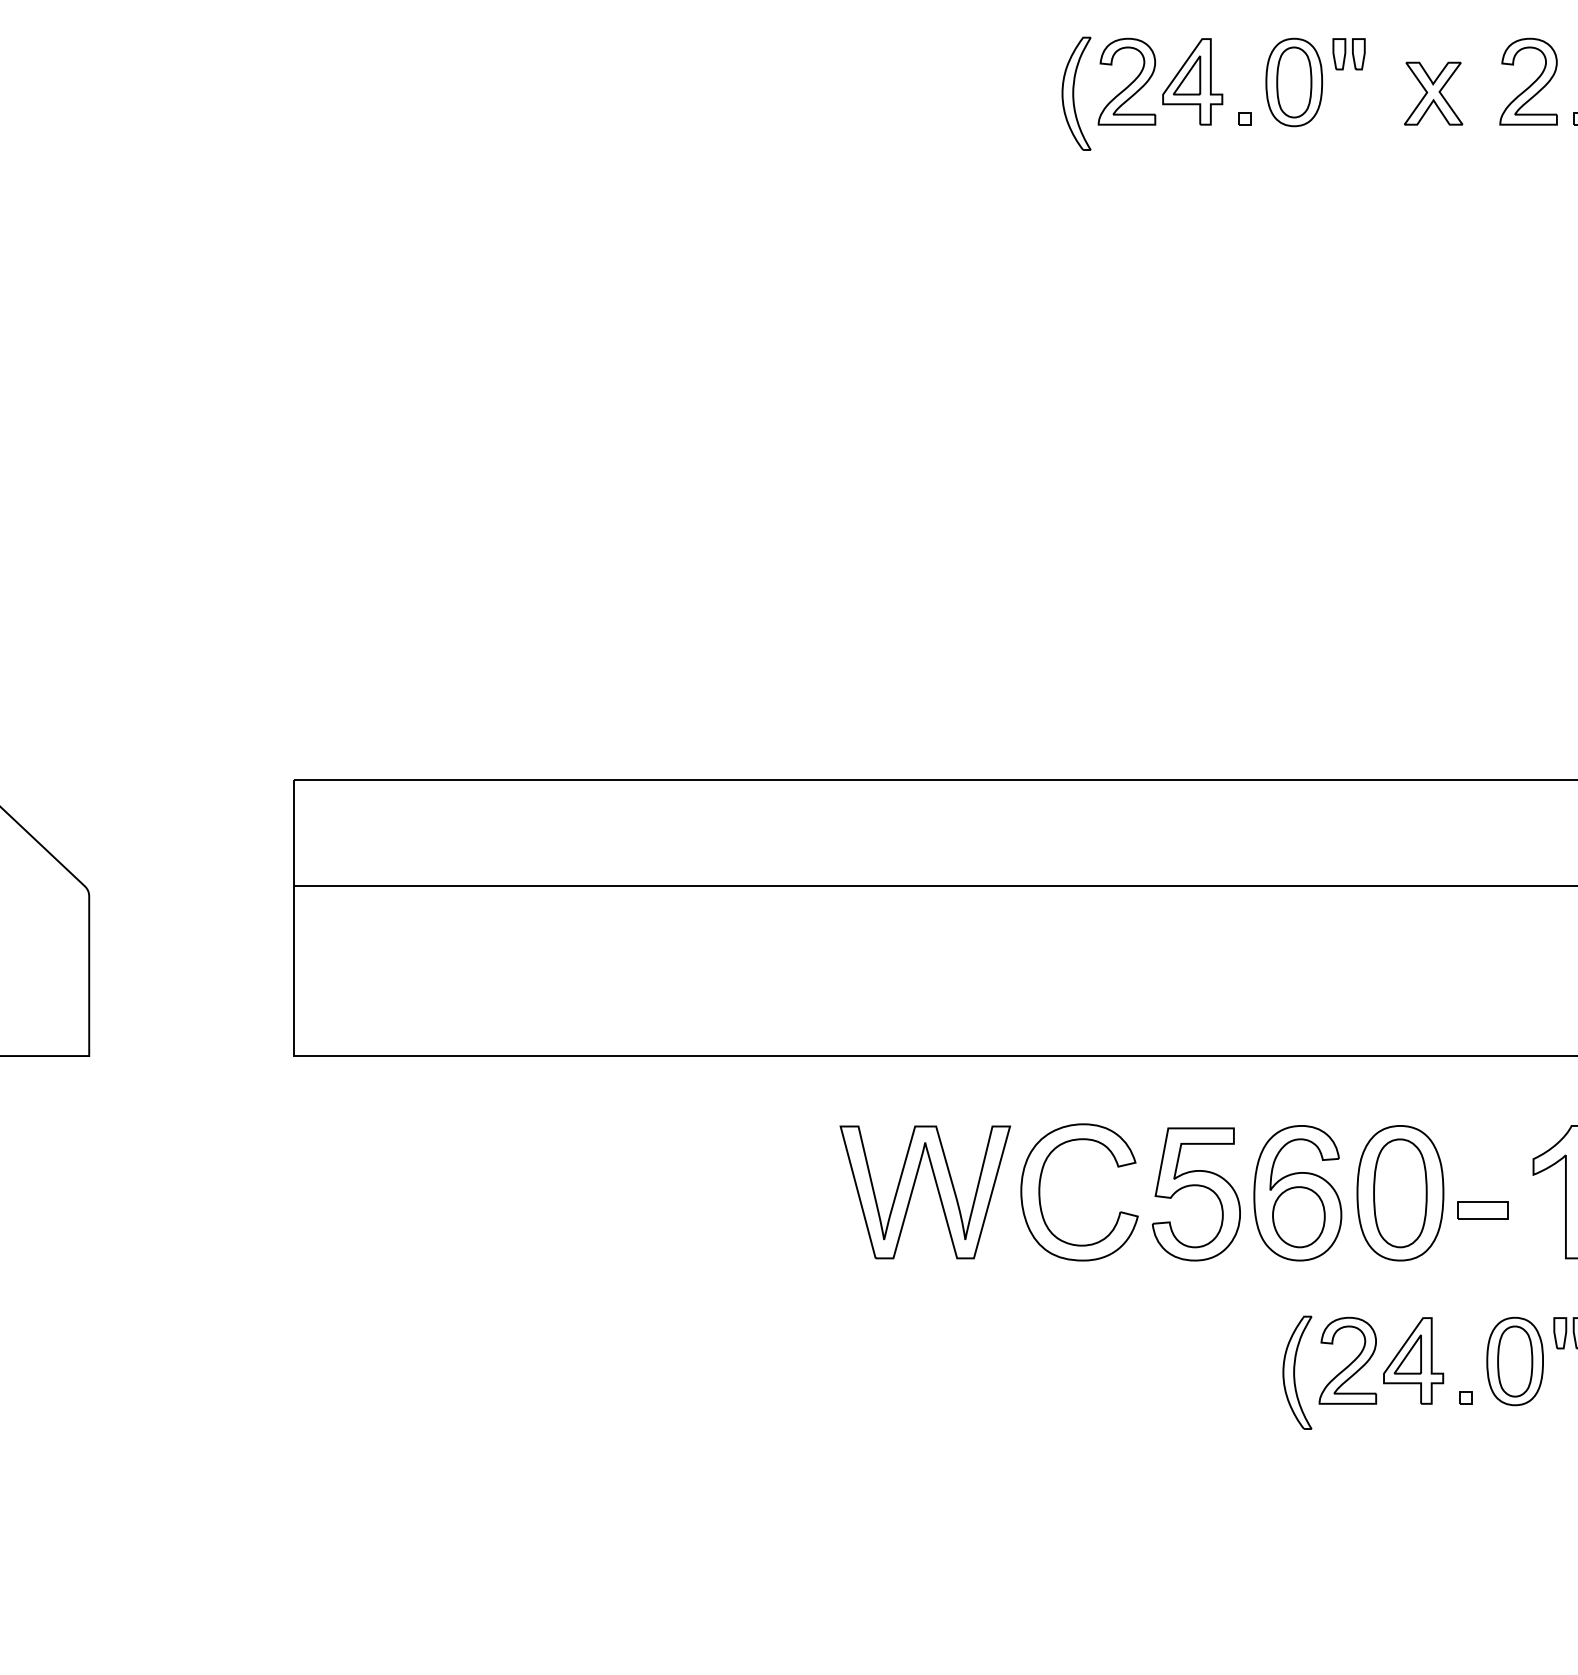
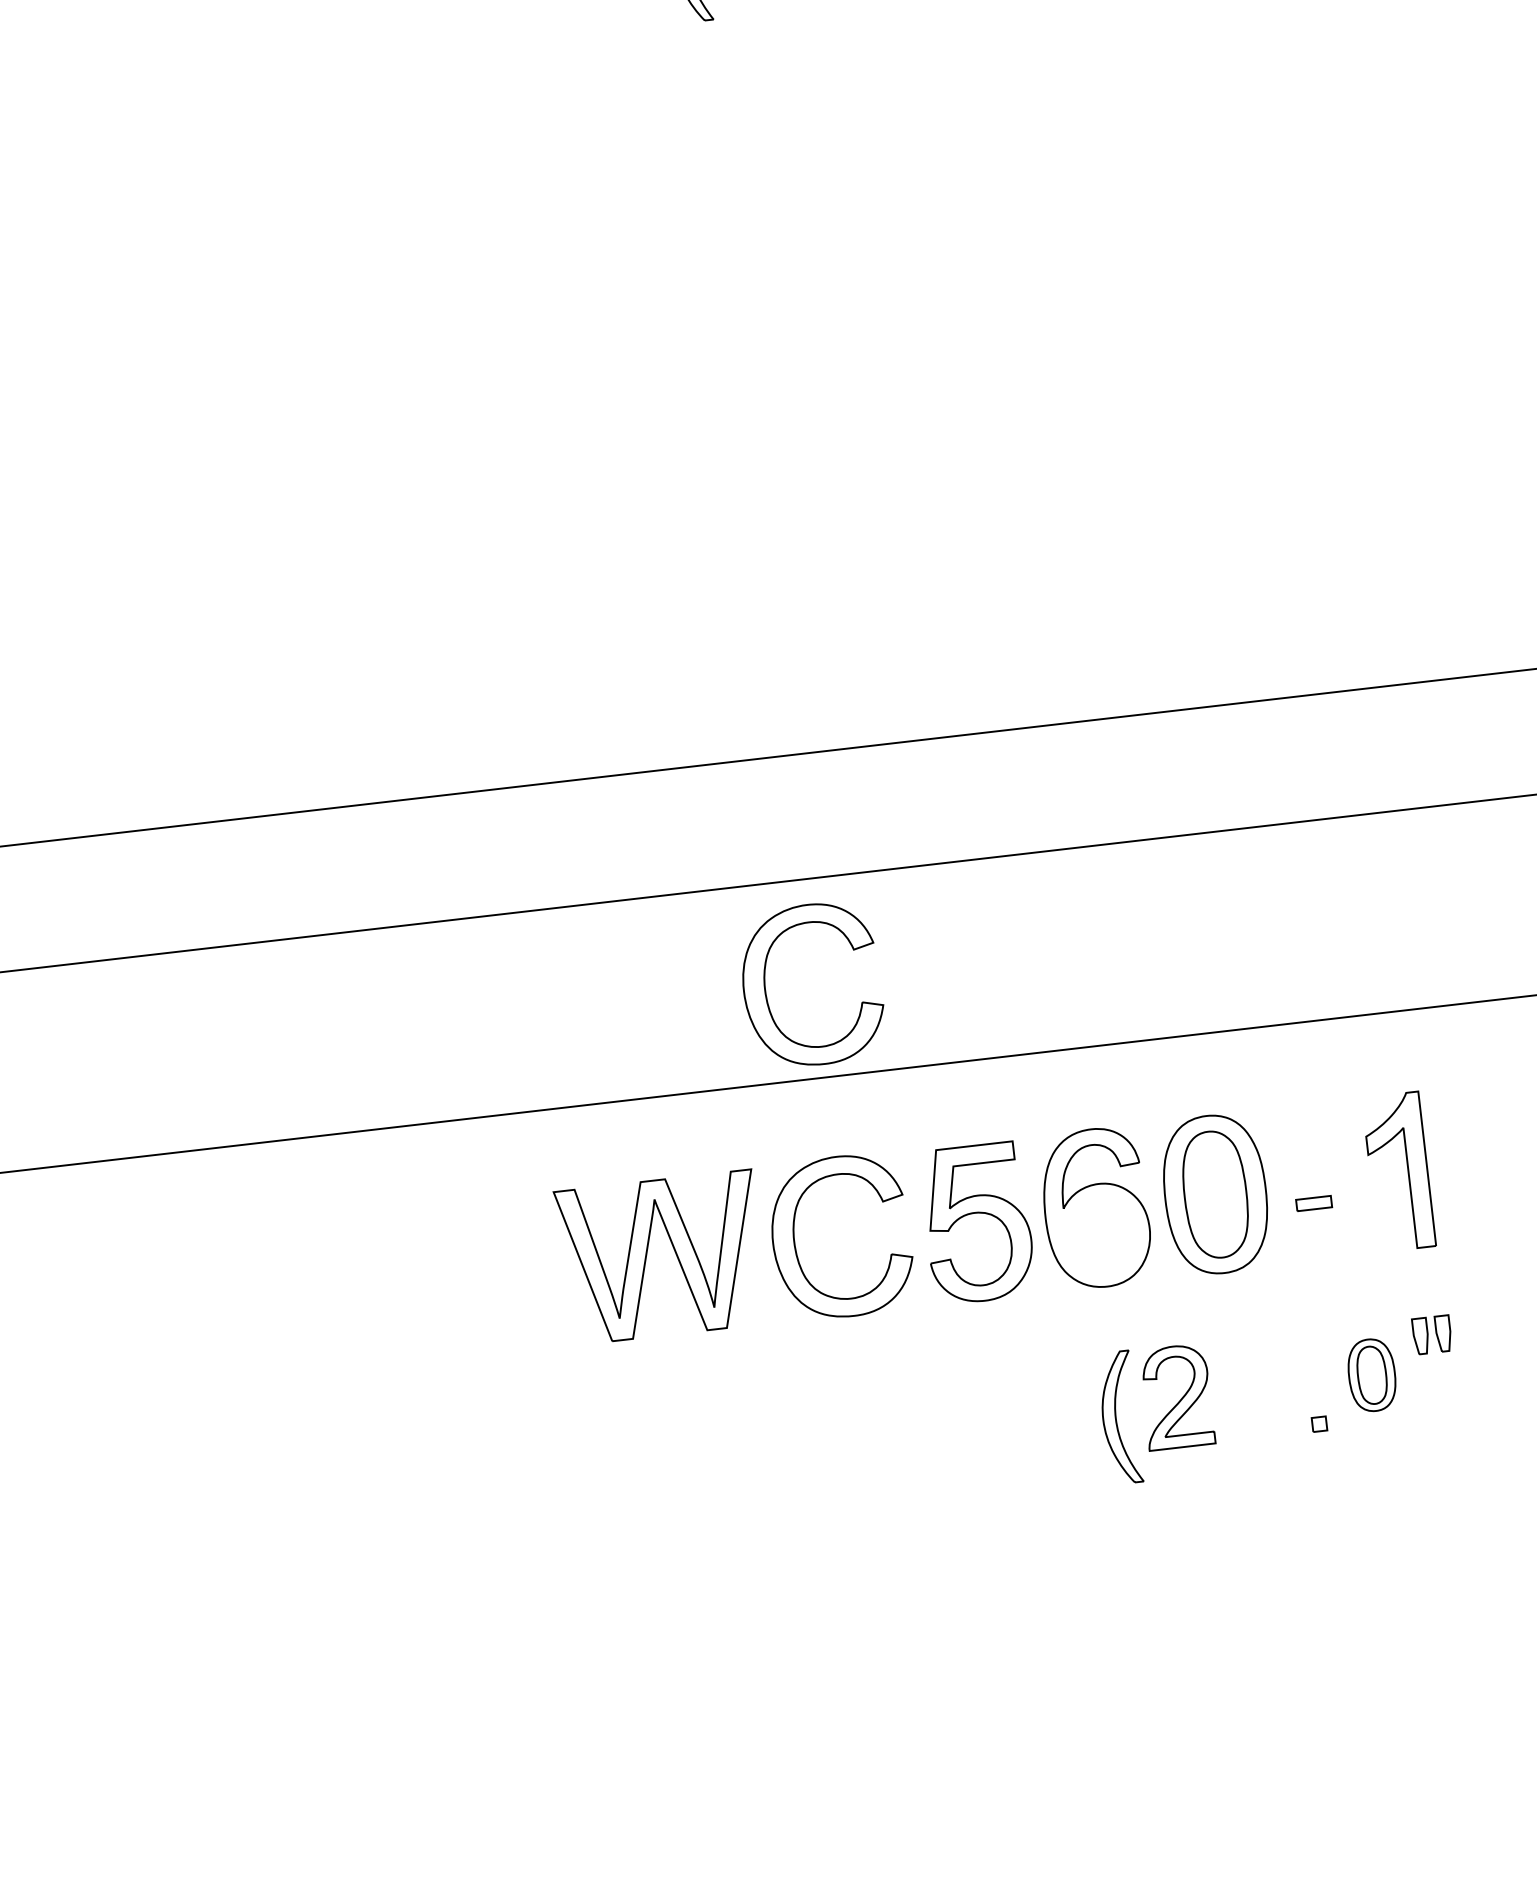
part: (1040, 976) -> (766, 990), added
part: (1482, 1210) -> (1313, 1203), size x0.6
part: (1298, 1217) -> (1099, 1236), removed
part: (1413, 1360) -> (1253, 1387), removed
part: (1514, 1361) -> (1371, 1375), size x0.7

